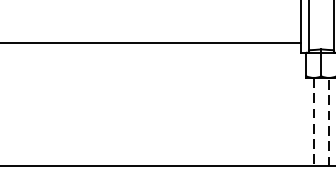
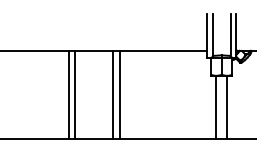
line: (108, 103) -> (68, 94), added
line: (118, 103) -> (75, 94), added
line: (169, 103) -> (112, 94), added
line: (179, 103) -> (119, 94), added
line: (314, 122) -> (216, 107), dashed -> solid
line: (329, 122) -> (227, 107), dashed -> solid

